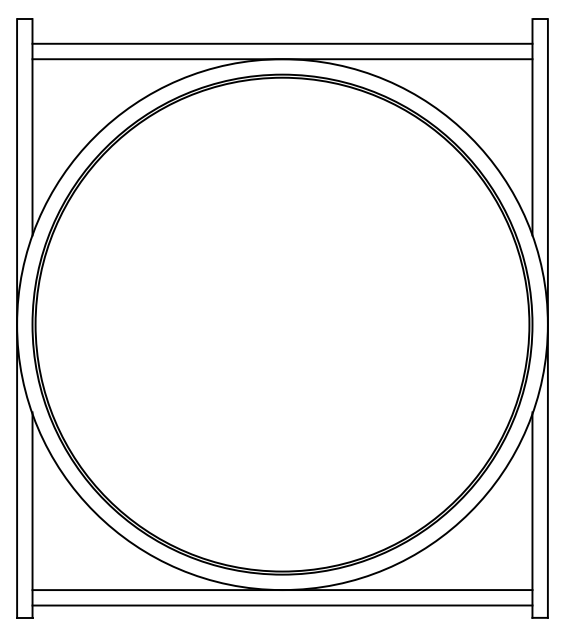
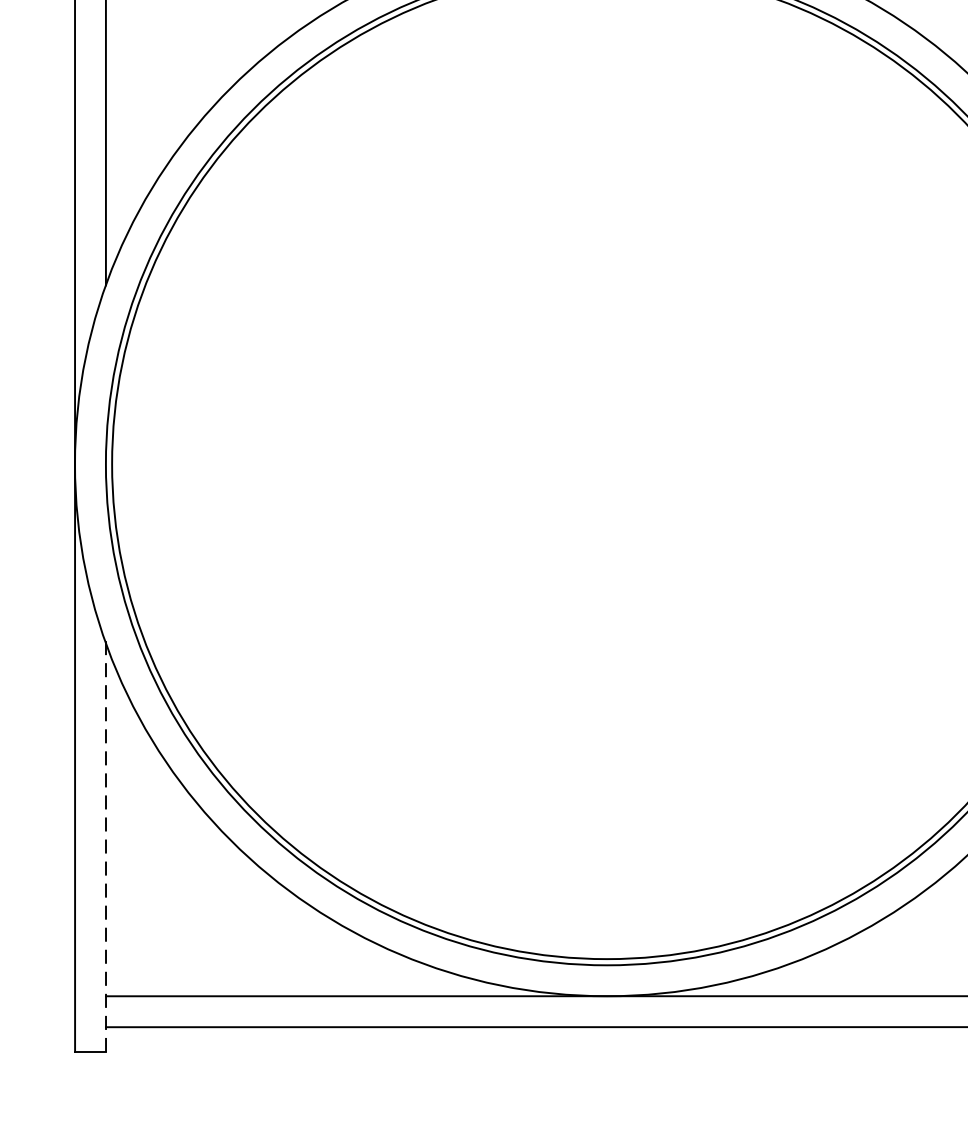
line: (32, 515) -> (105, 846), solid -> dashed

